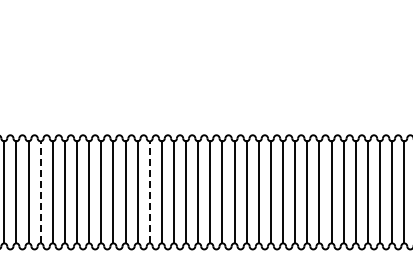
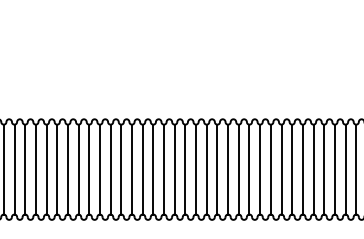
line: (40, 191) -> (35, 168), dashed -> solid
line: (149, 191) -> (131, 168), dashed -> solid

